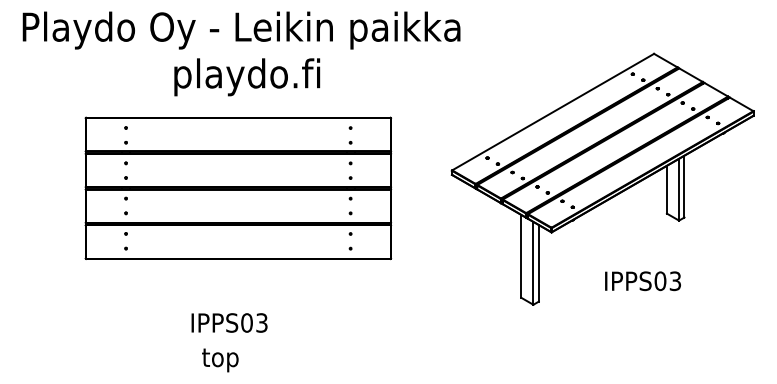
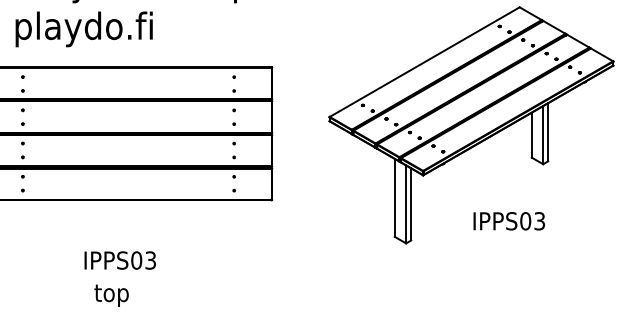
text: (247, 77) -> (84, 29), moved

